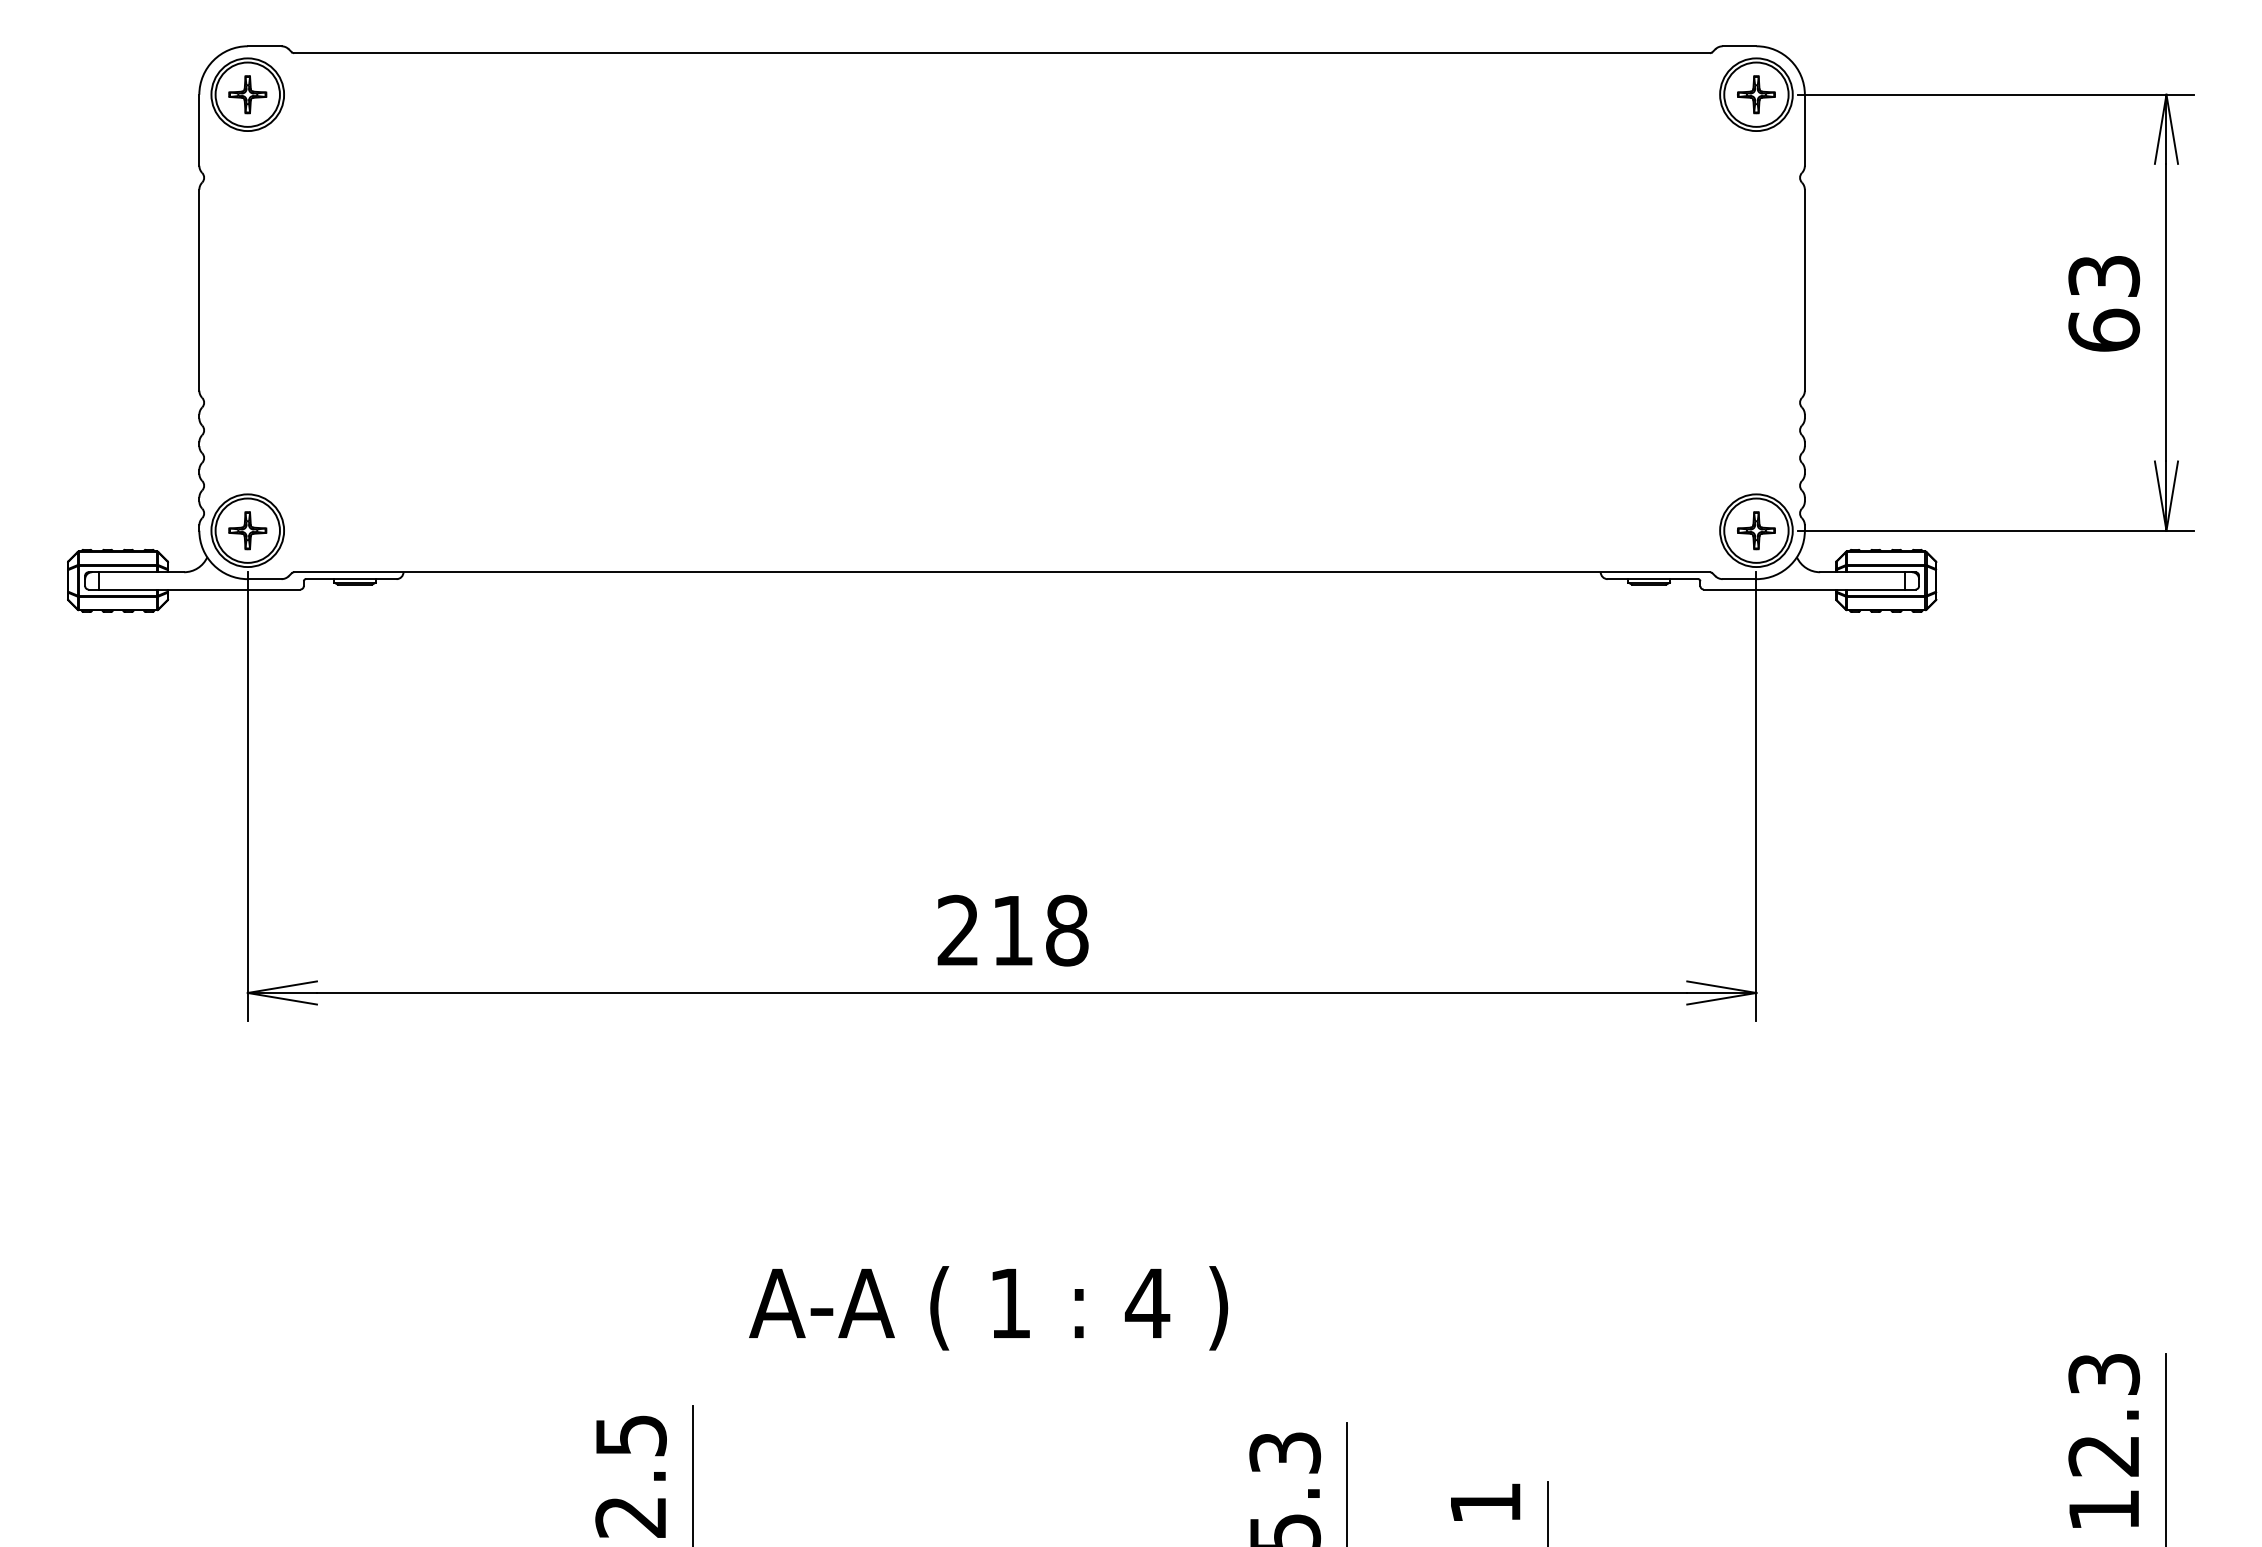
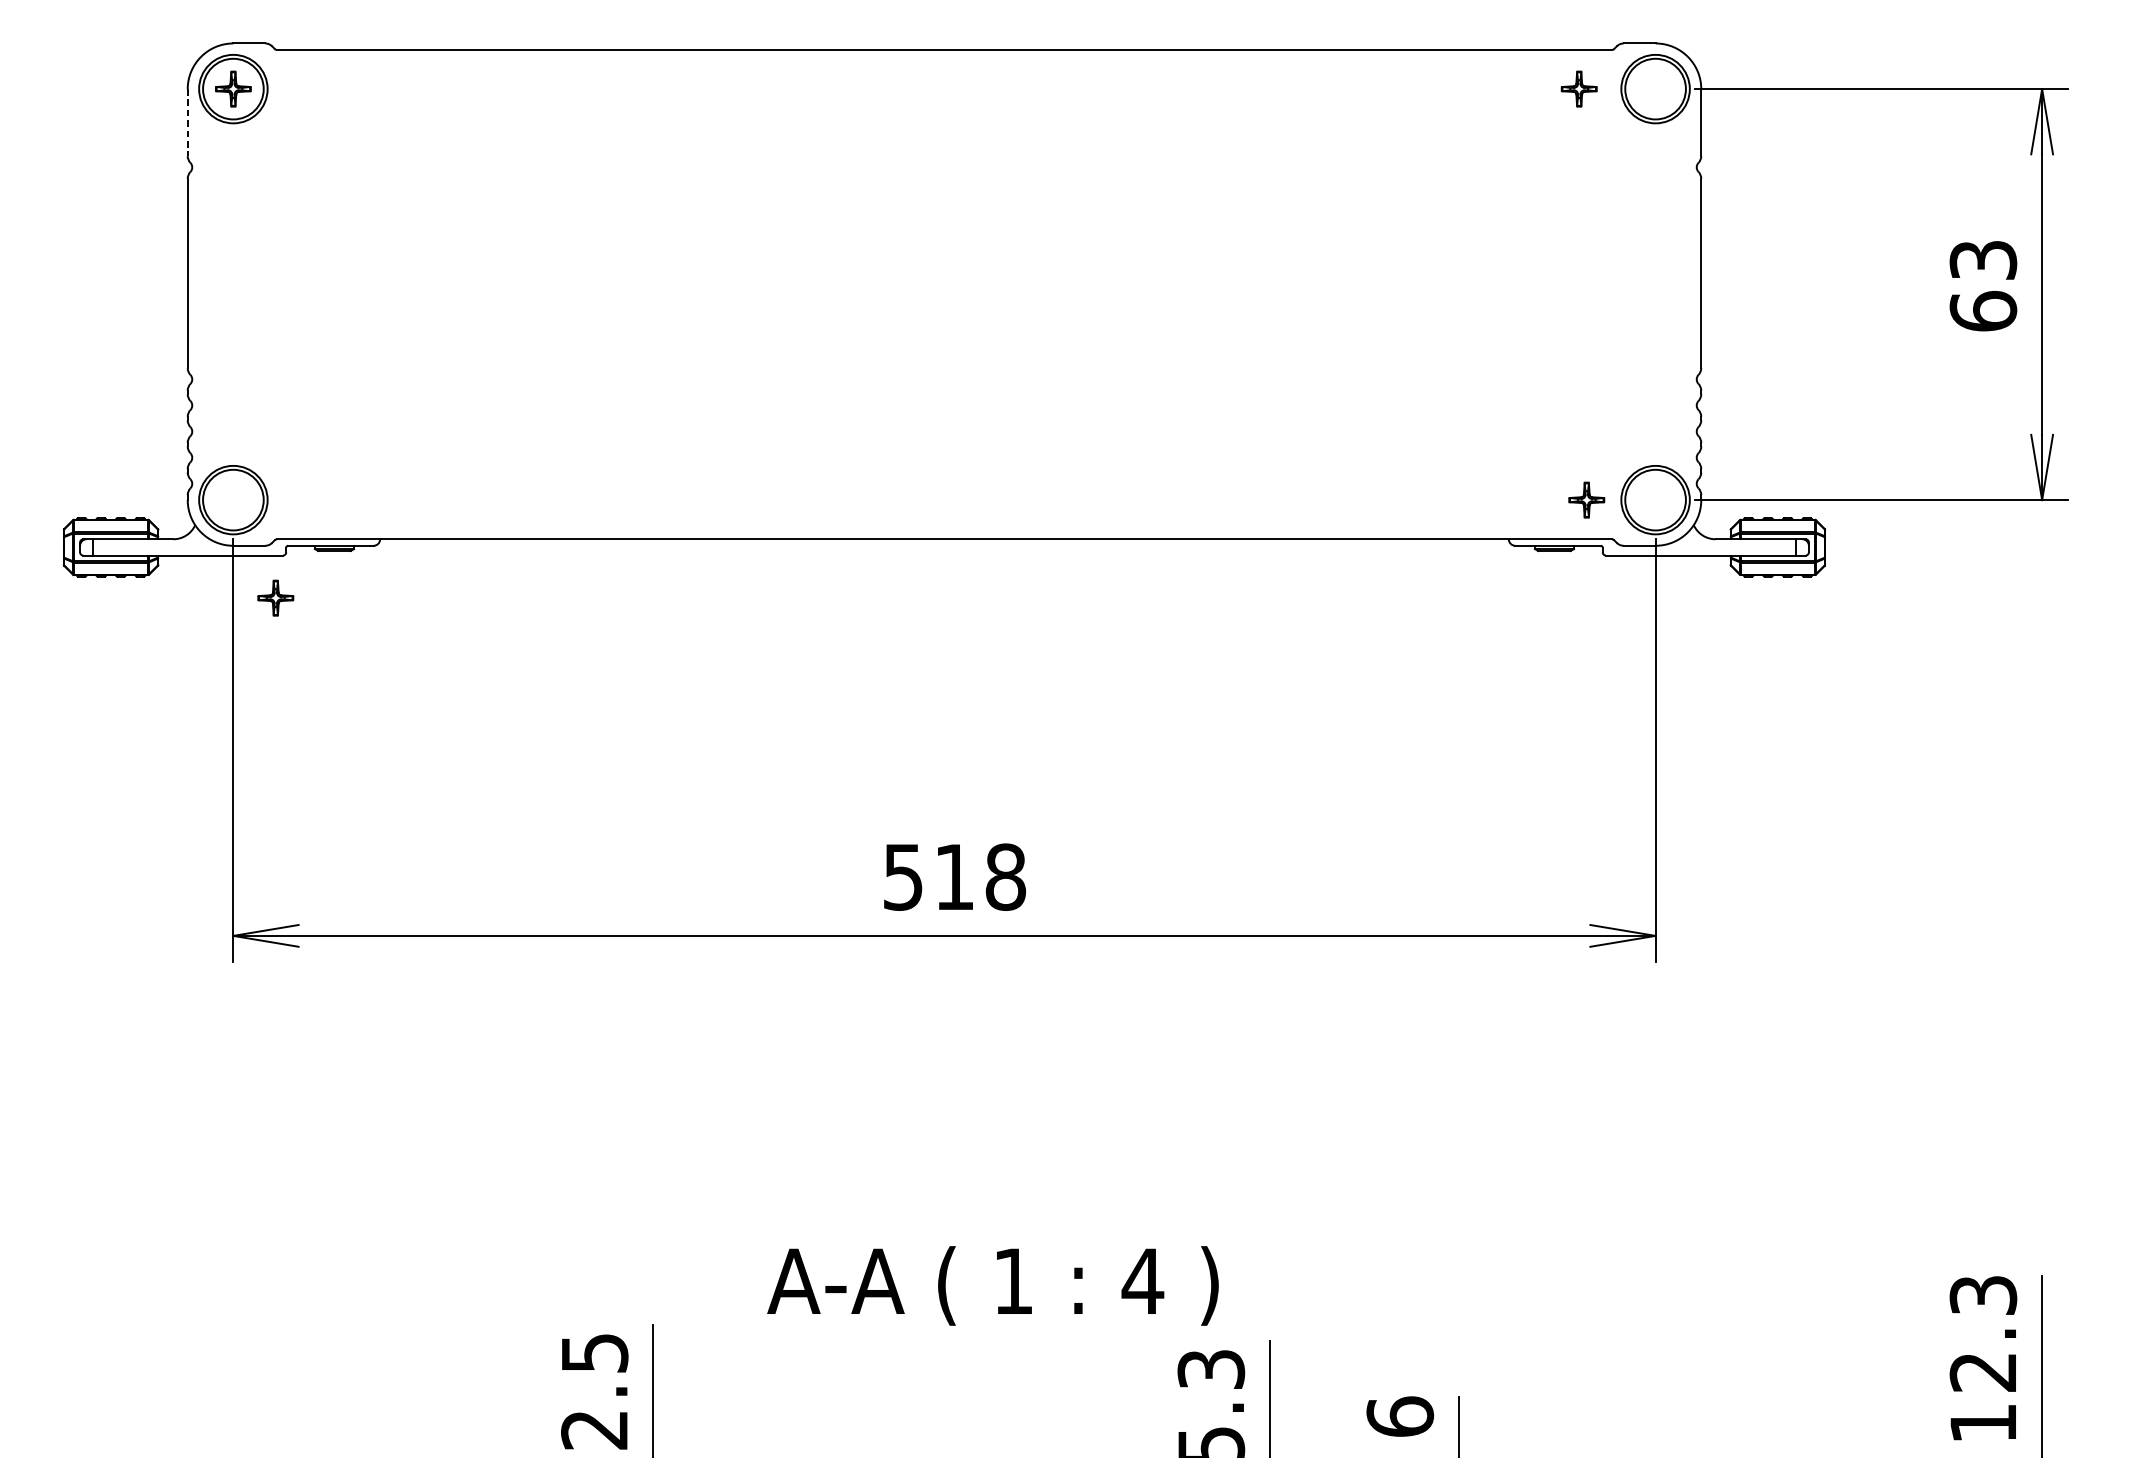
part: (1756, 94) -> (1579, 88), moved
line: (199, 130) -> (187, 122), solid -> dashed
part: (247, 530) -> (275, 597), moved
part: (1756, 530) -> (1586, 499), moved
text: (957, 930) -> (902, 877), 218 -> 518
text: (988, 1308) -> (992, 1286), moved
text: (1485, 1502) -> (1400, 1416), 1 -> 6

